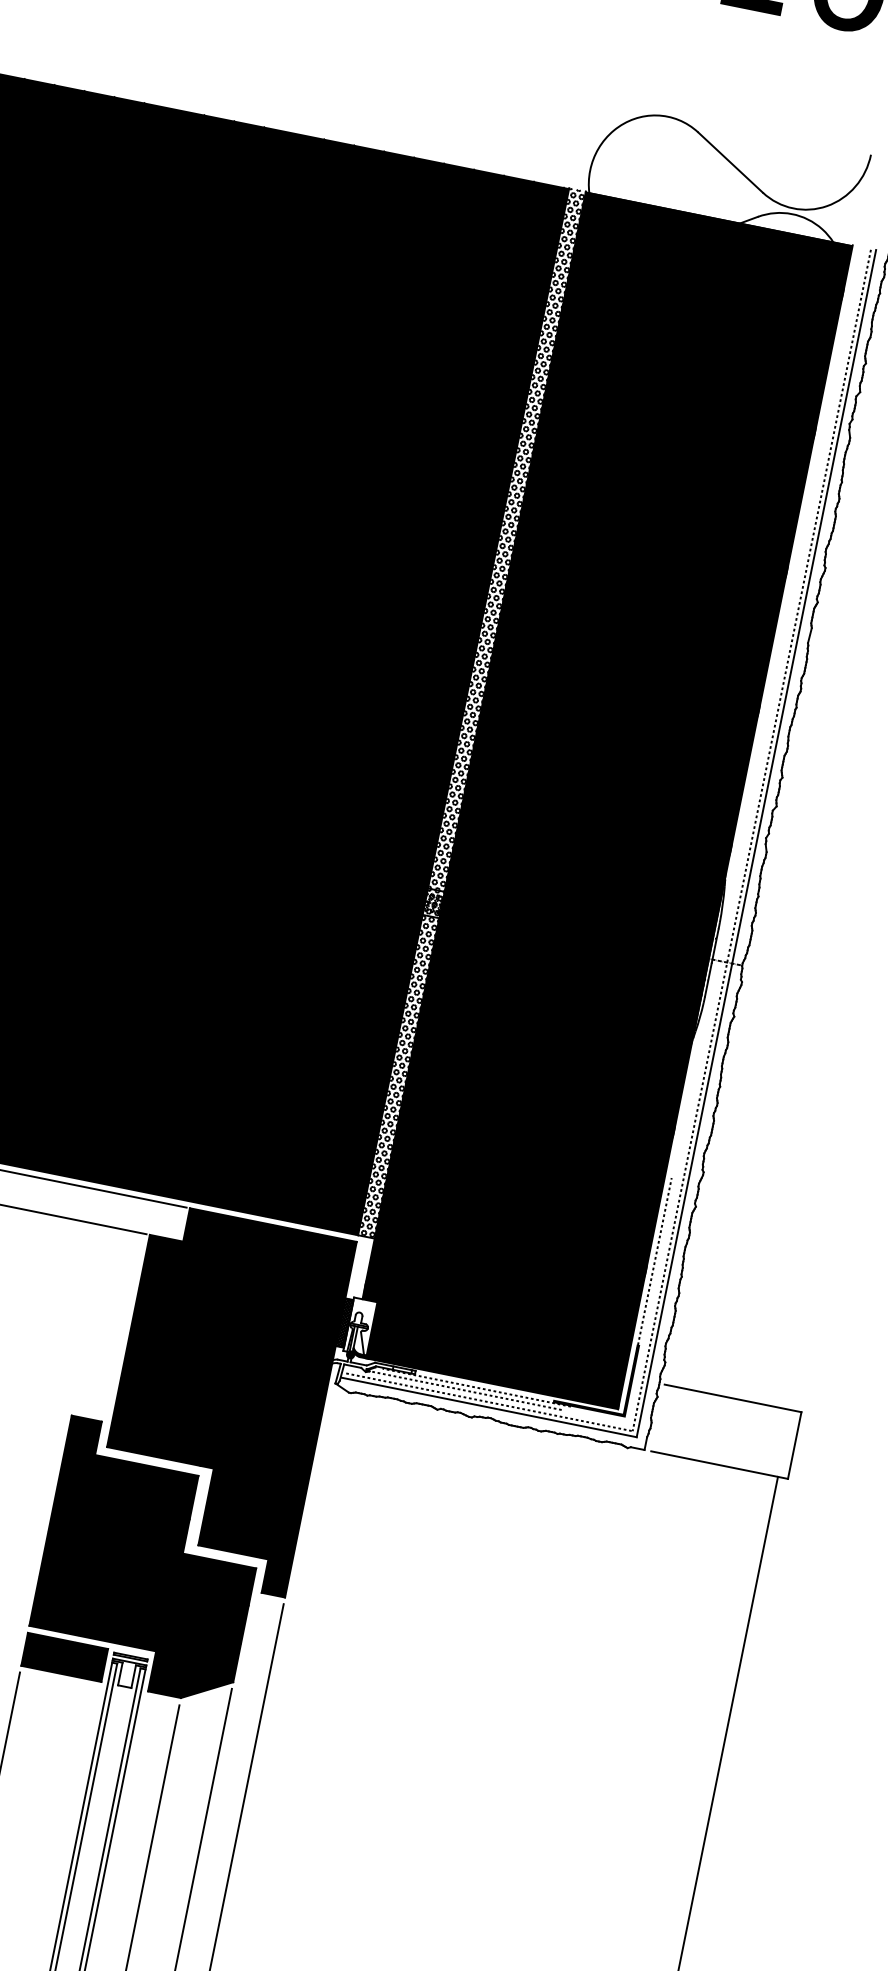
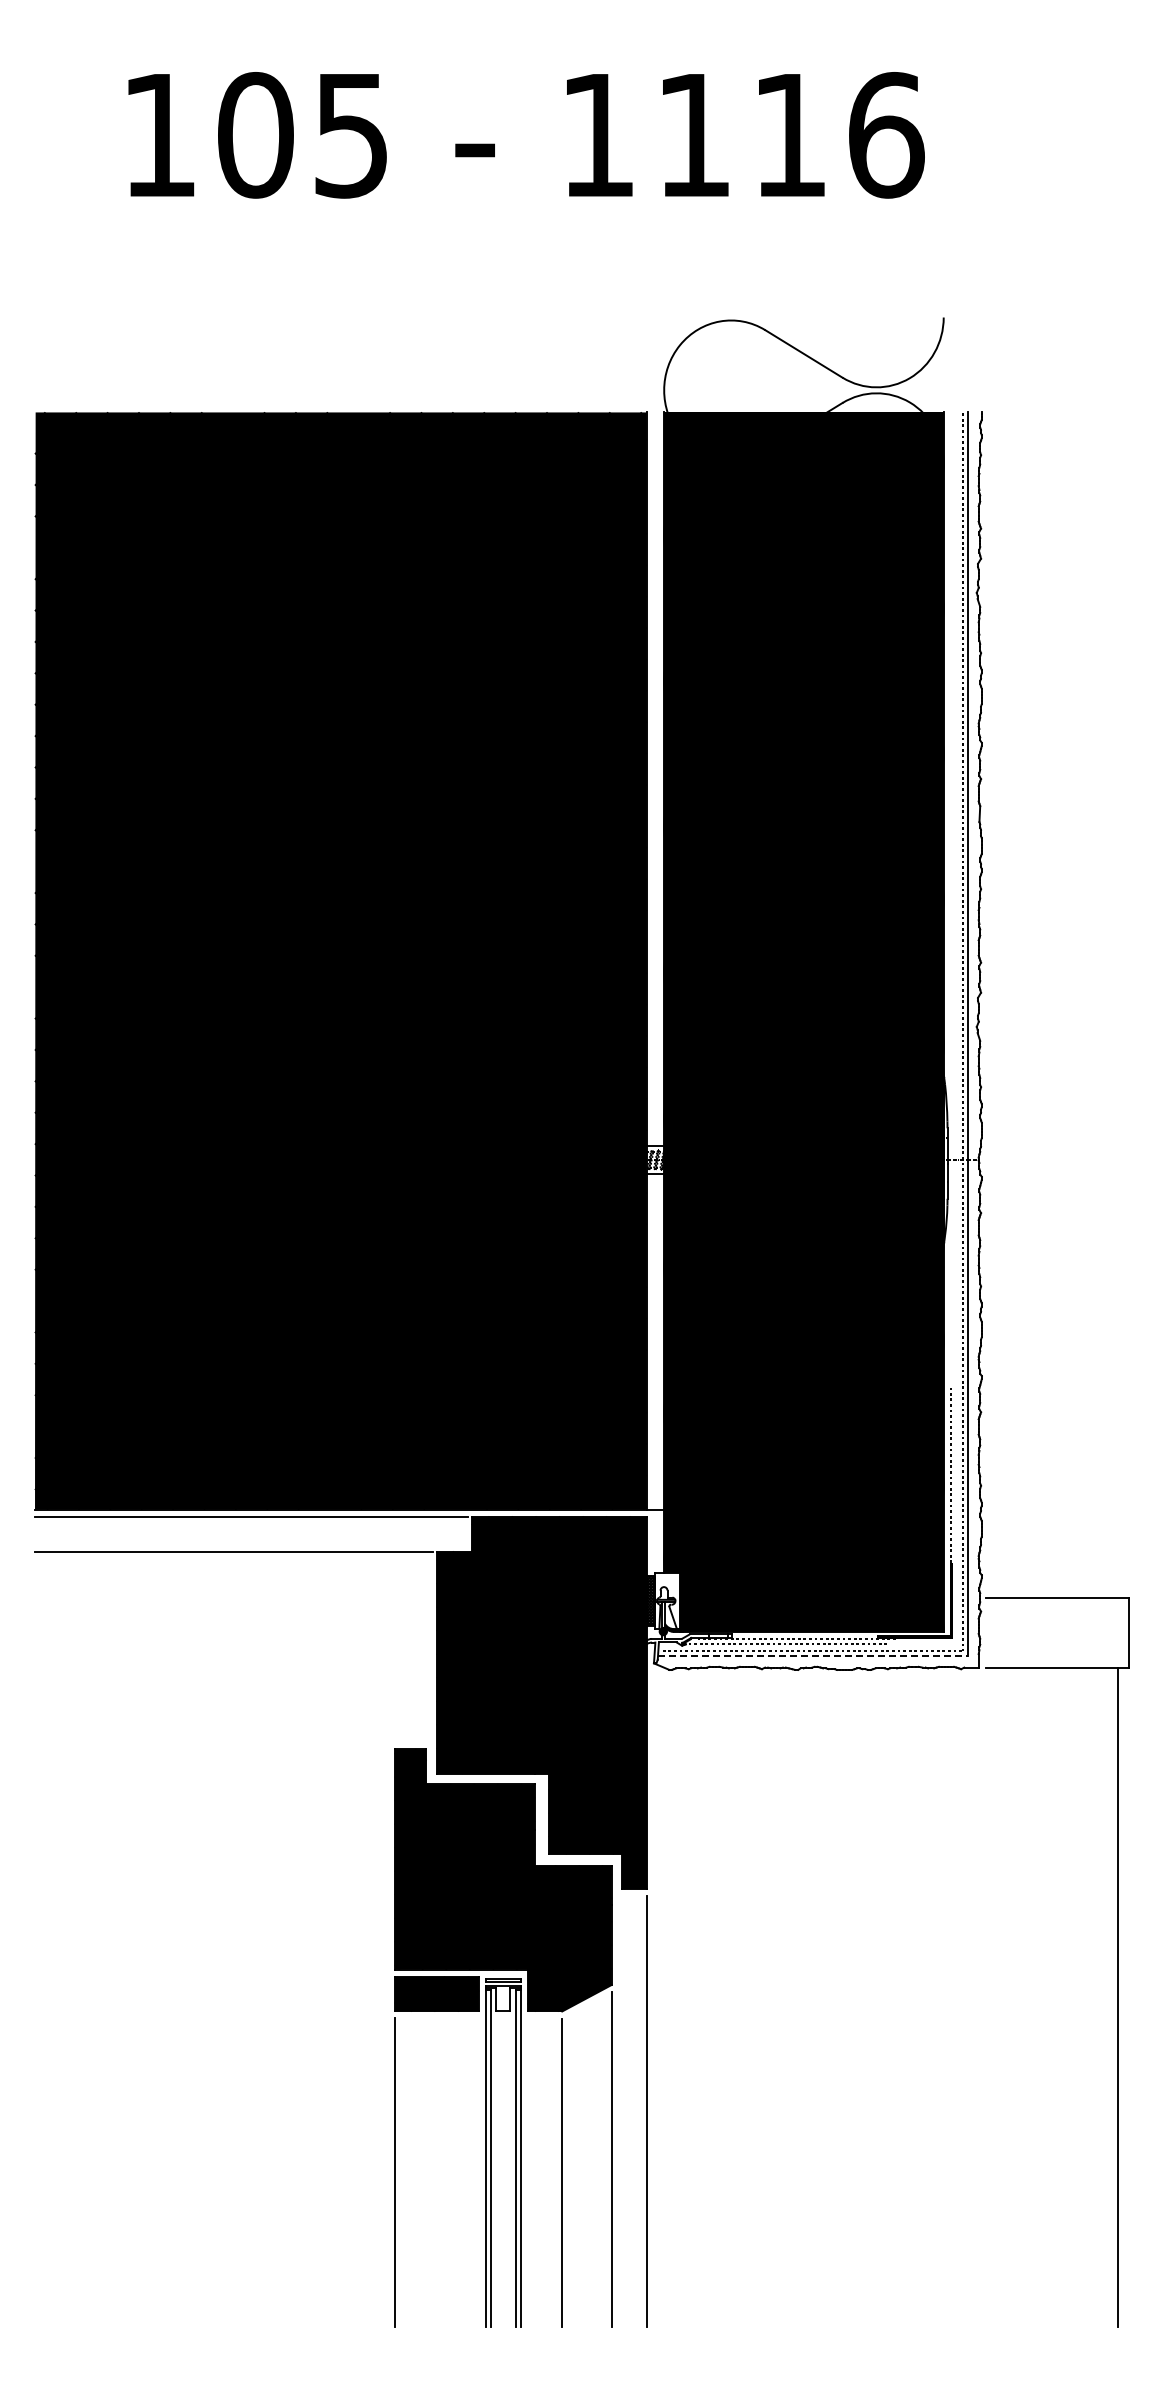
hatch: (472, 712) -> (655, 960), removed
line: (489, 1407) -> (813, 1656), solid -> dashed

